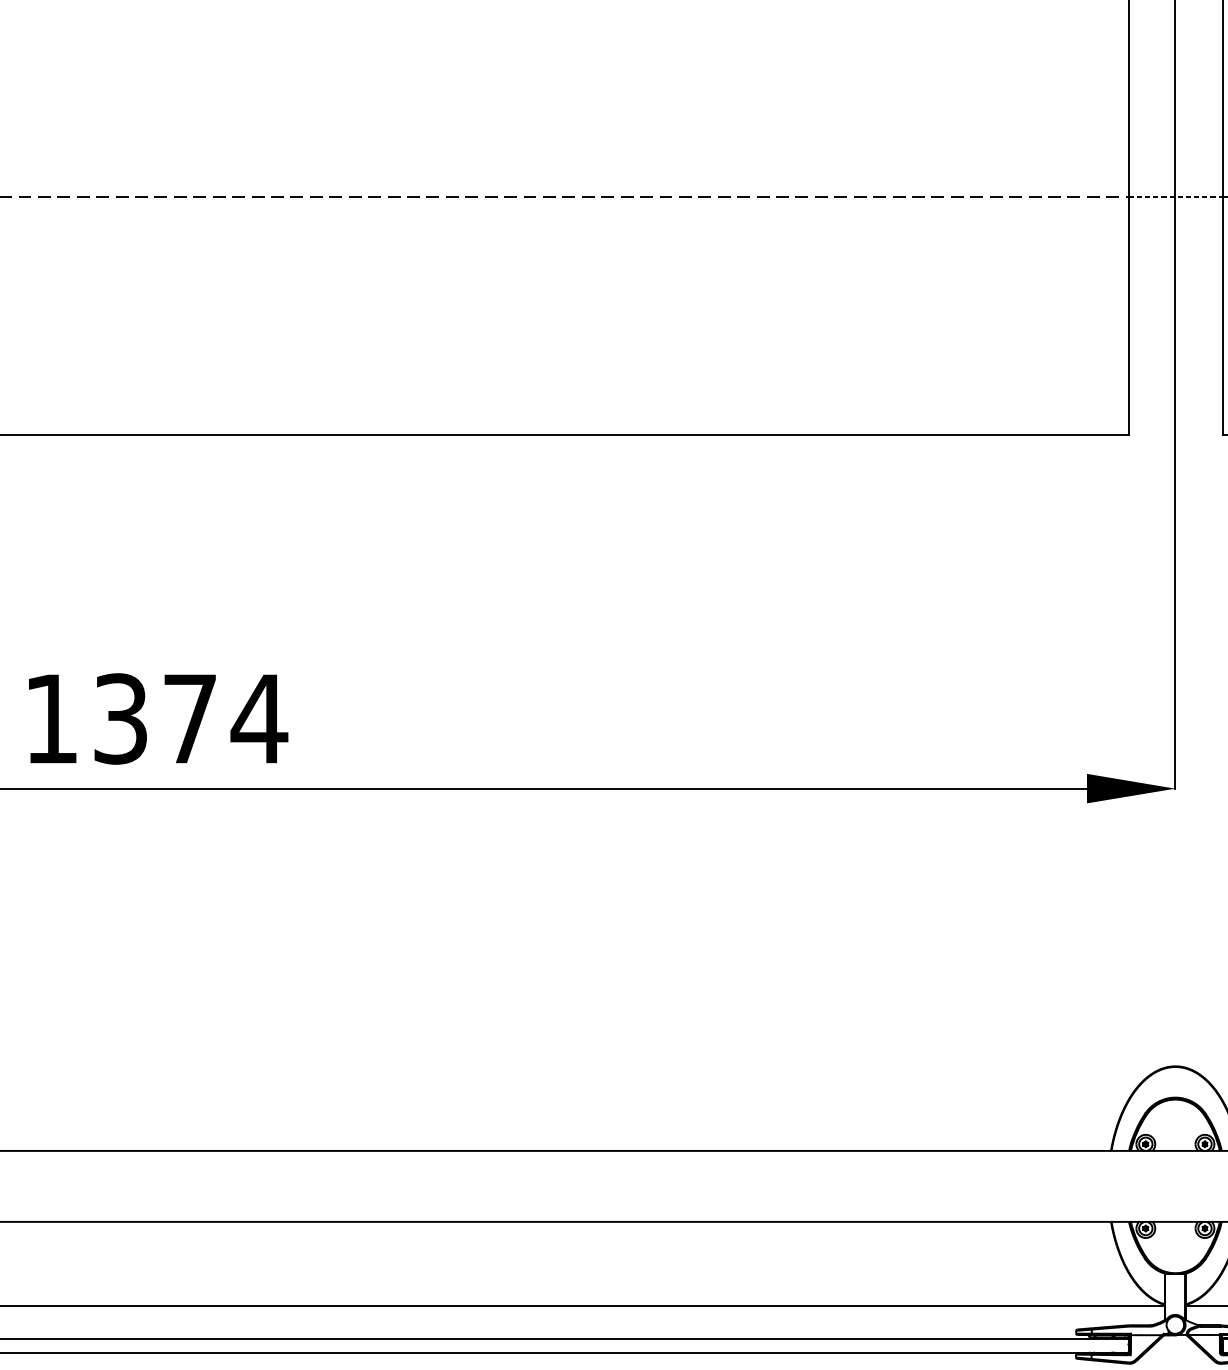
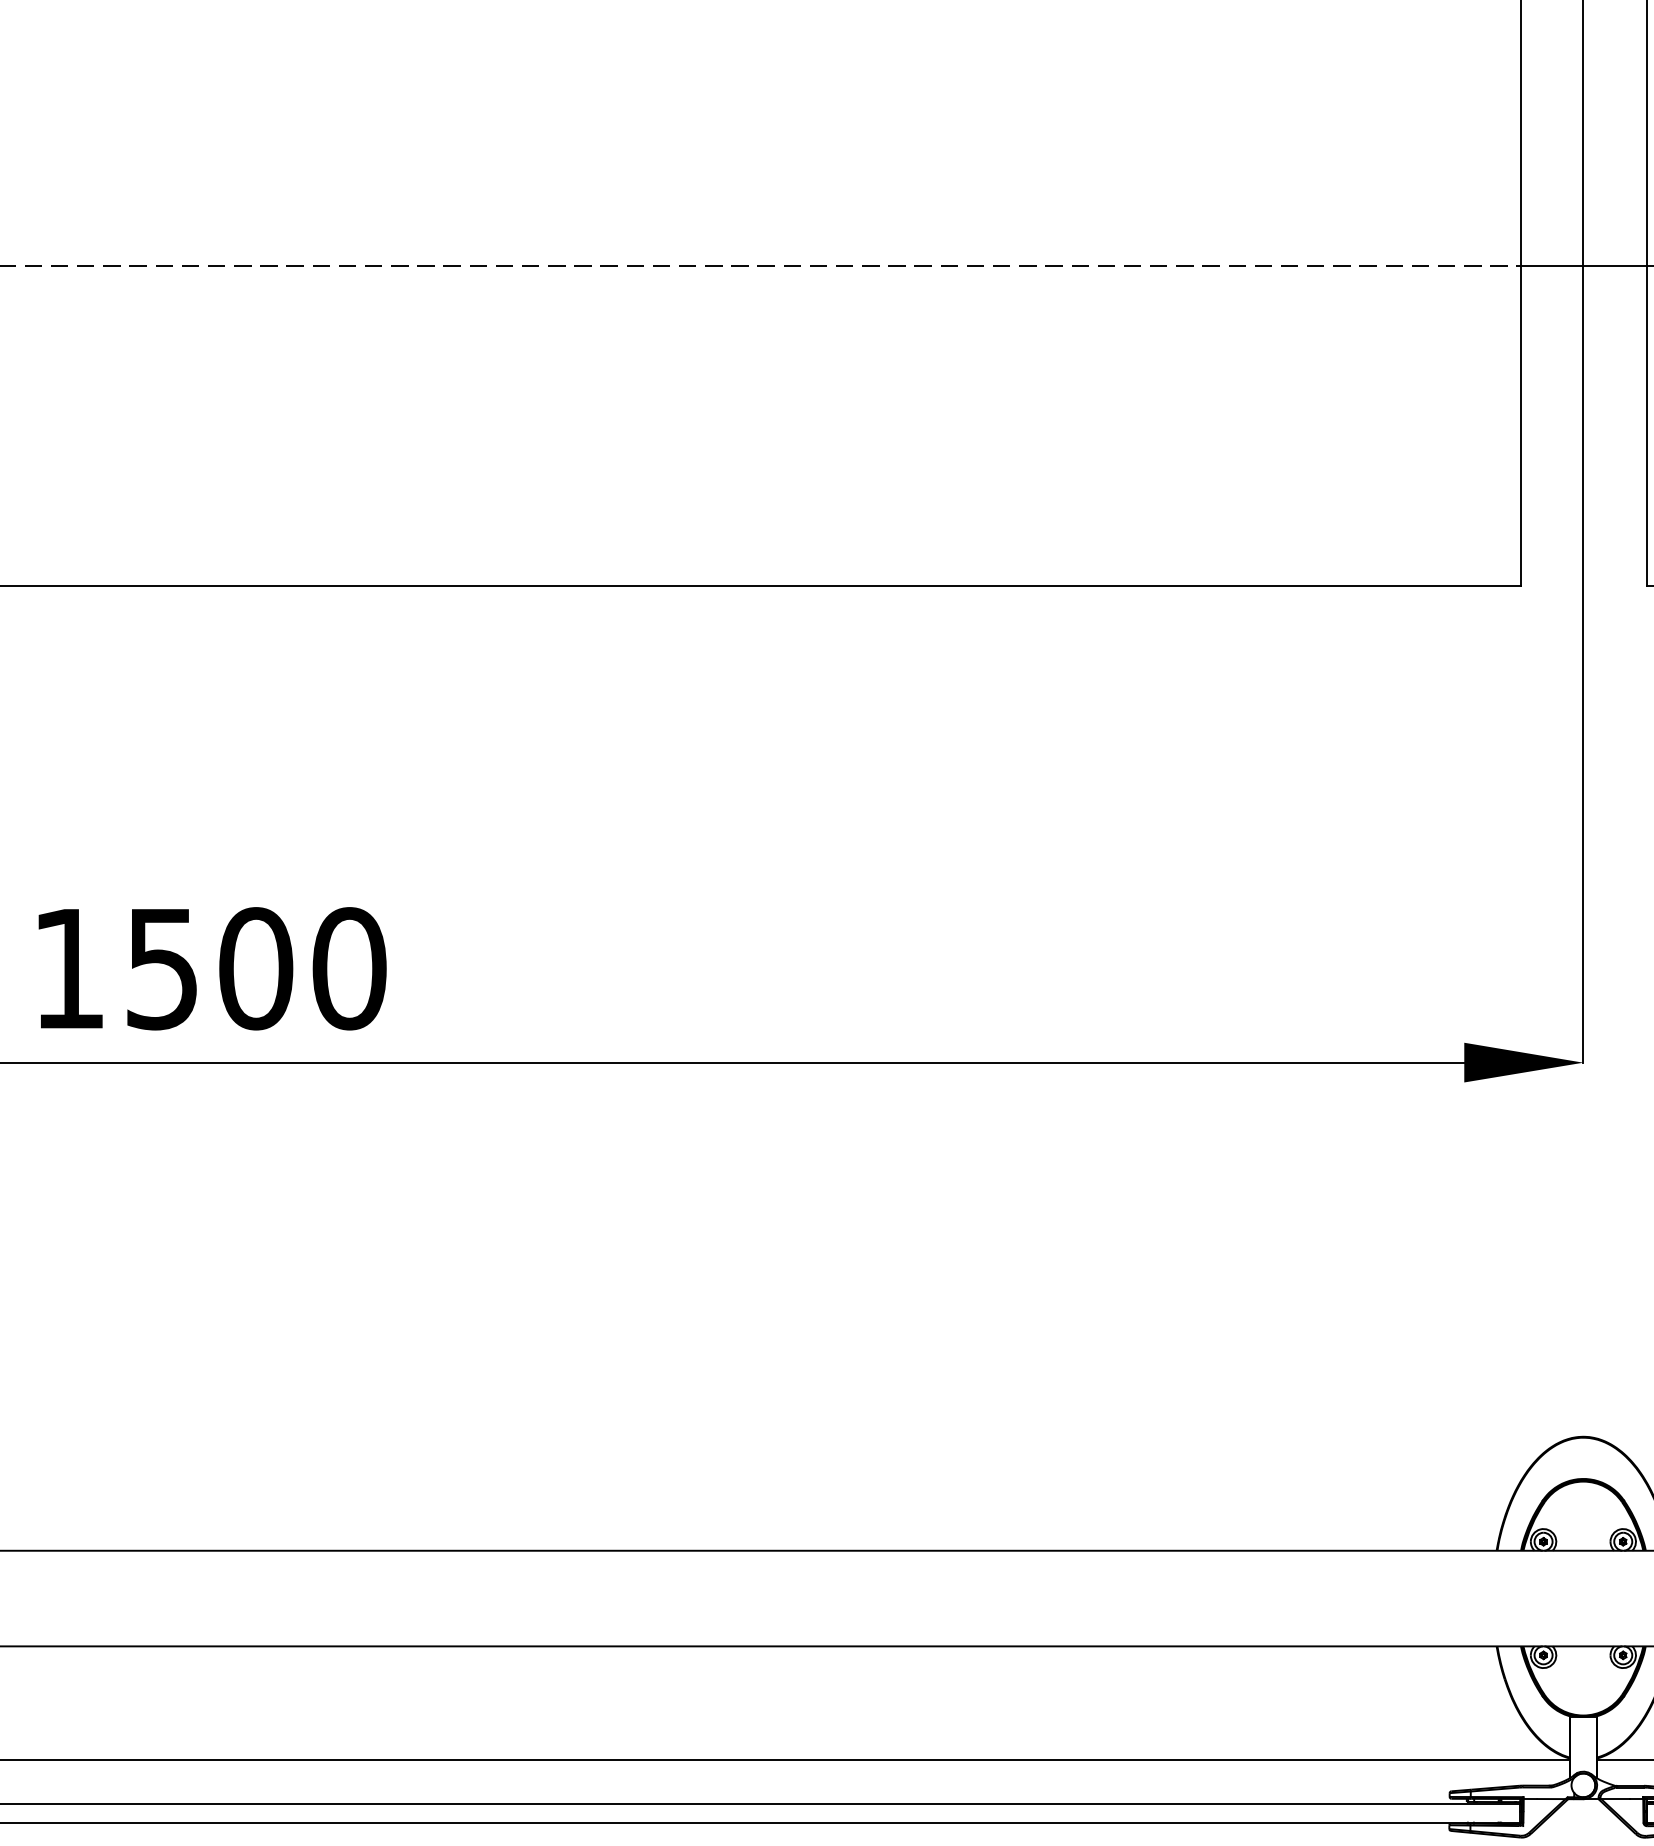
line: (1176, 197) -> (1584, 265), dashed -> solid
text: (191, 718) -> (257, 968), 1374 -> 1500

